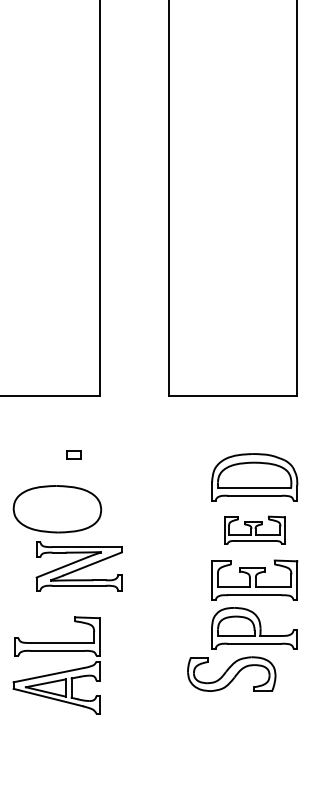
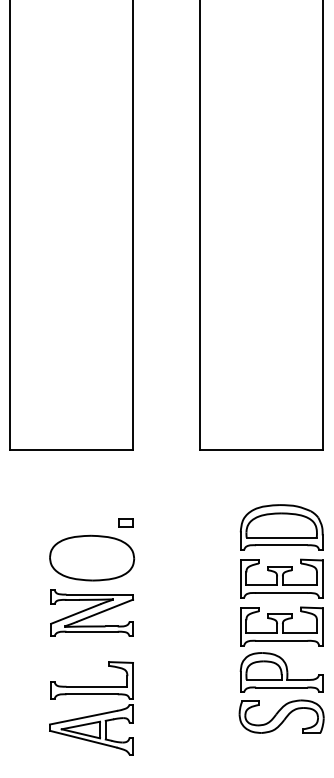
part: (73, 454) -> (125, 522), moved
part: (254, 530) -> (281, 578), size x1.43
part: (78, 565) -> (91, 612), moved
part: (231, 673) -> (281, 716), moved

